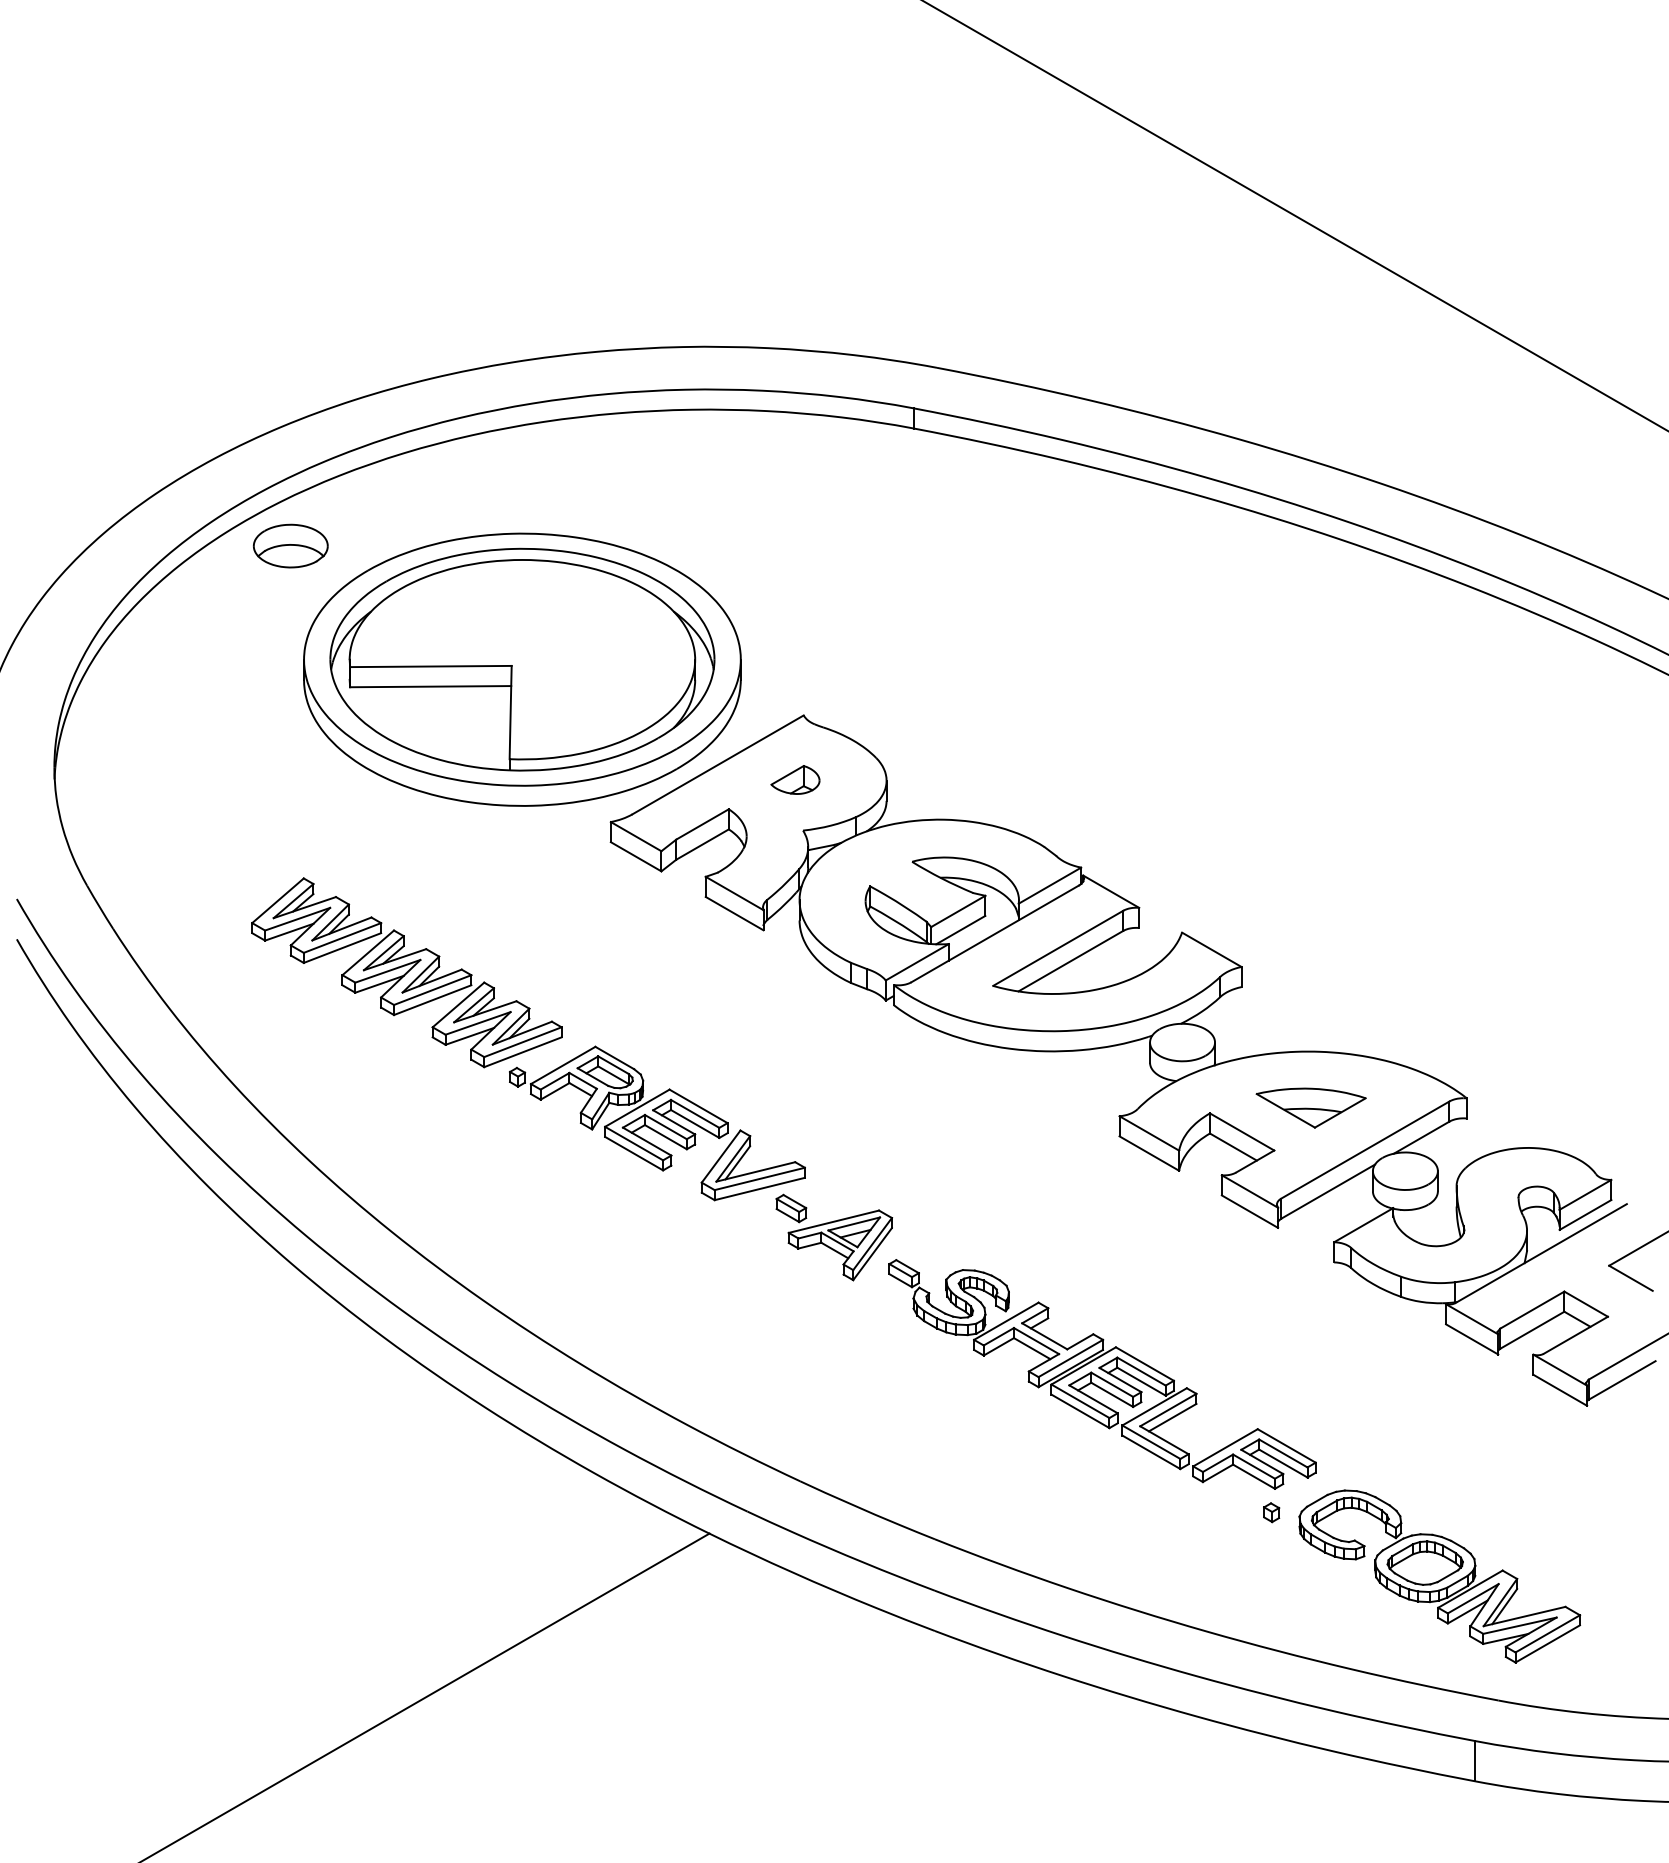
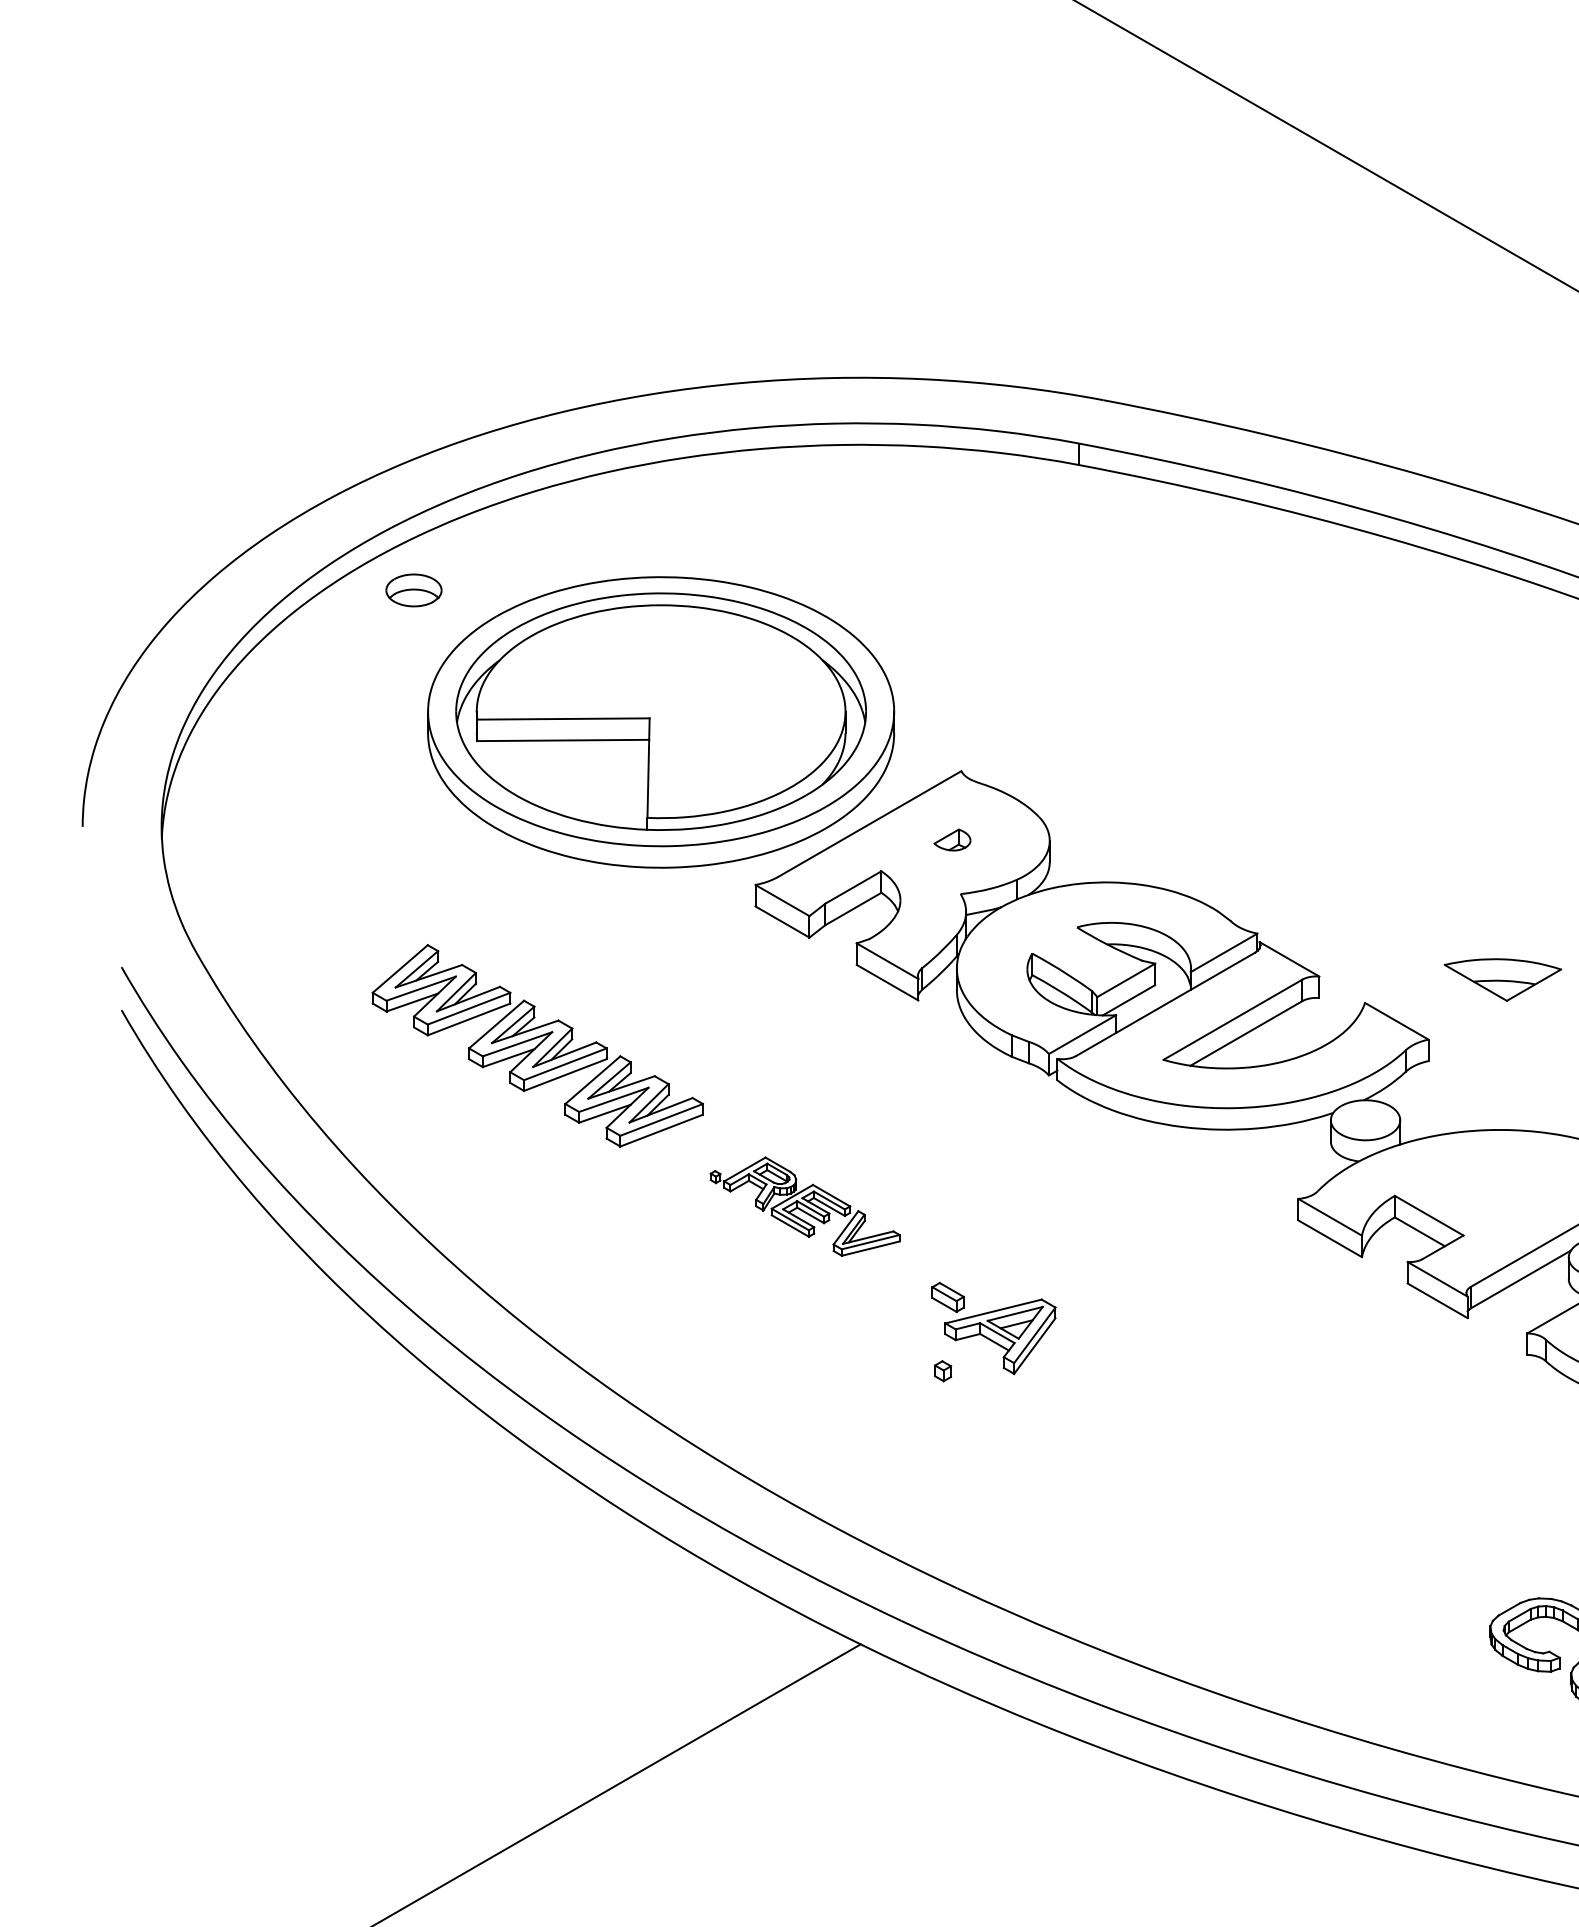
part: (290, 545) -> (413, 589), size x0.7
part: (795, 779) -> (952, 839), size x0.7
part: (1310, 1107) -> (1502, 979), moved
part: (657, 1123) -> (805, 1206), size x0.6
part: (1102, 1374) -> (1280, 1474), removed
part: (1271, 1512) -> (942, 1371), moved

